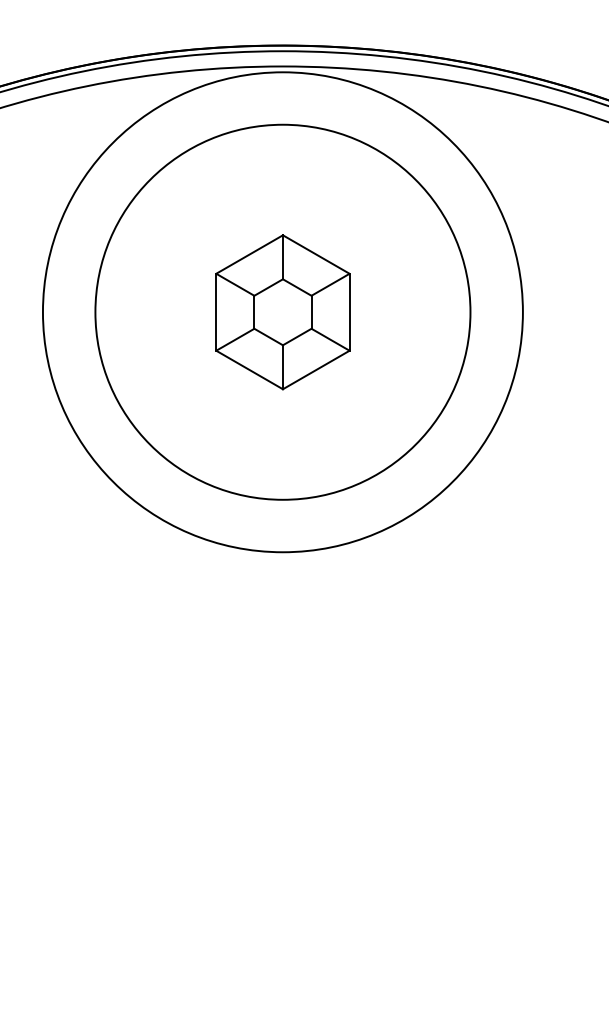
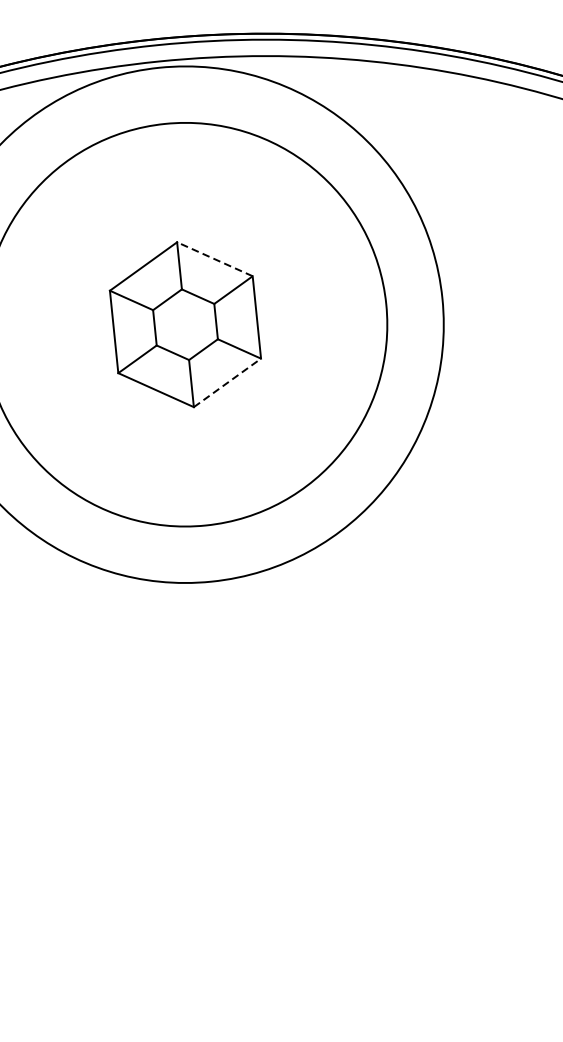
line: (315, 254) -> (214, 259), solid -> dashed
line: (316, 369) -> (227, 382), solid -> dashed

